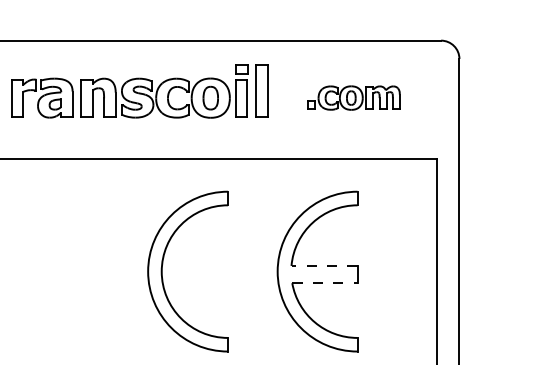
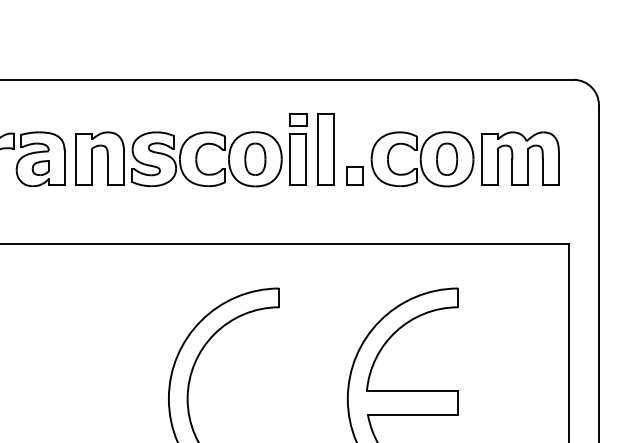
part: (353, 97) -> (452, 158), size x1.67
line: (324, 265) -> (412, 390), dashed -> solid
line: (324, 283) -> (412, 415), dashed -> solid

